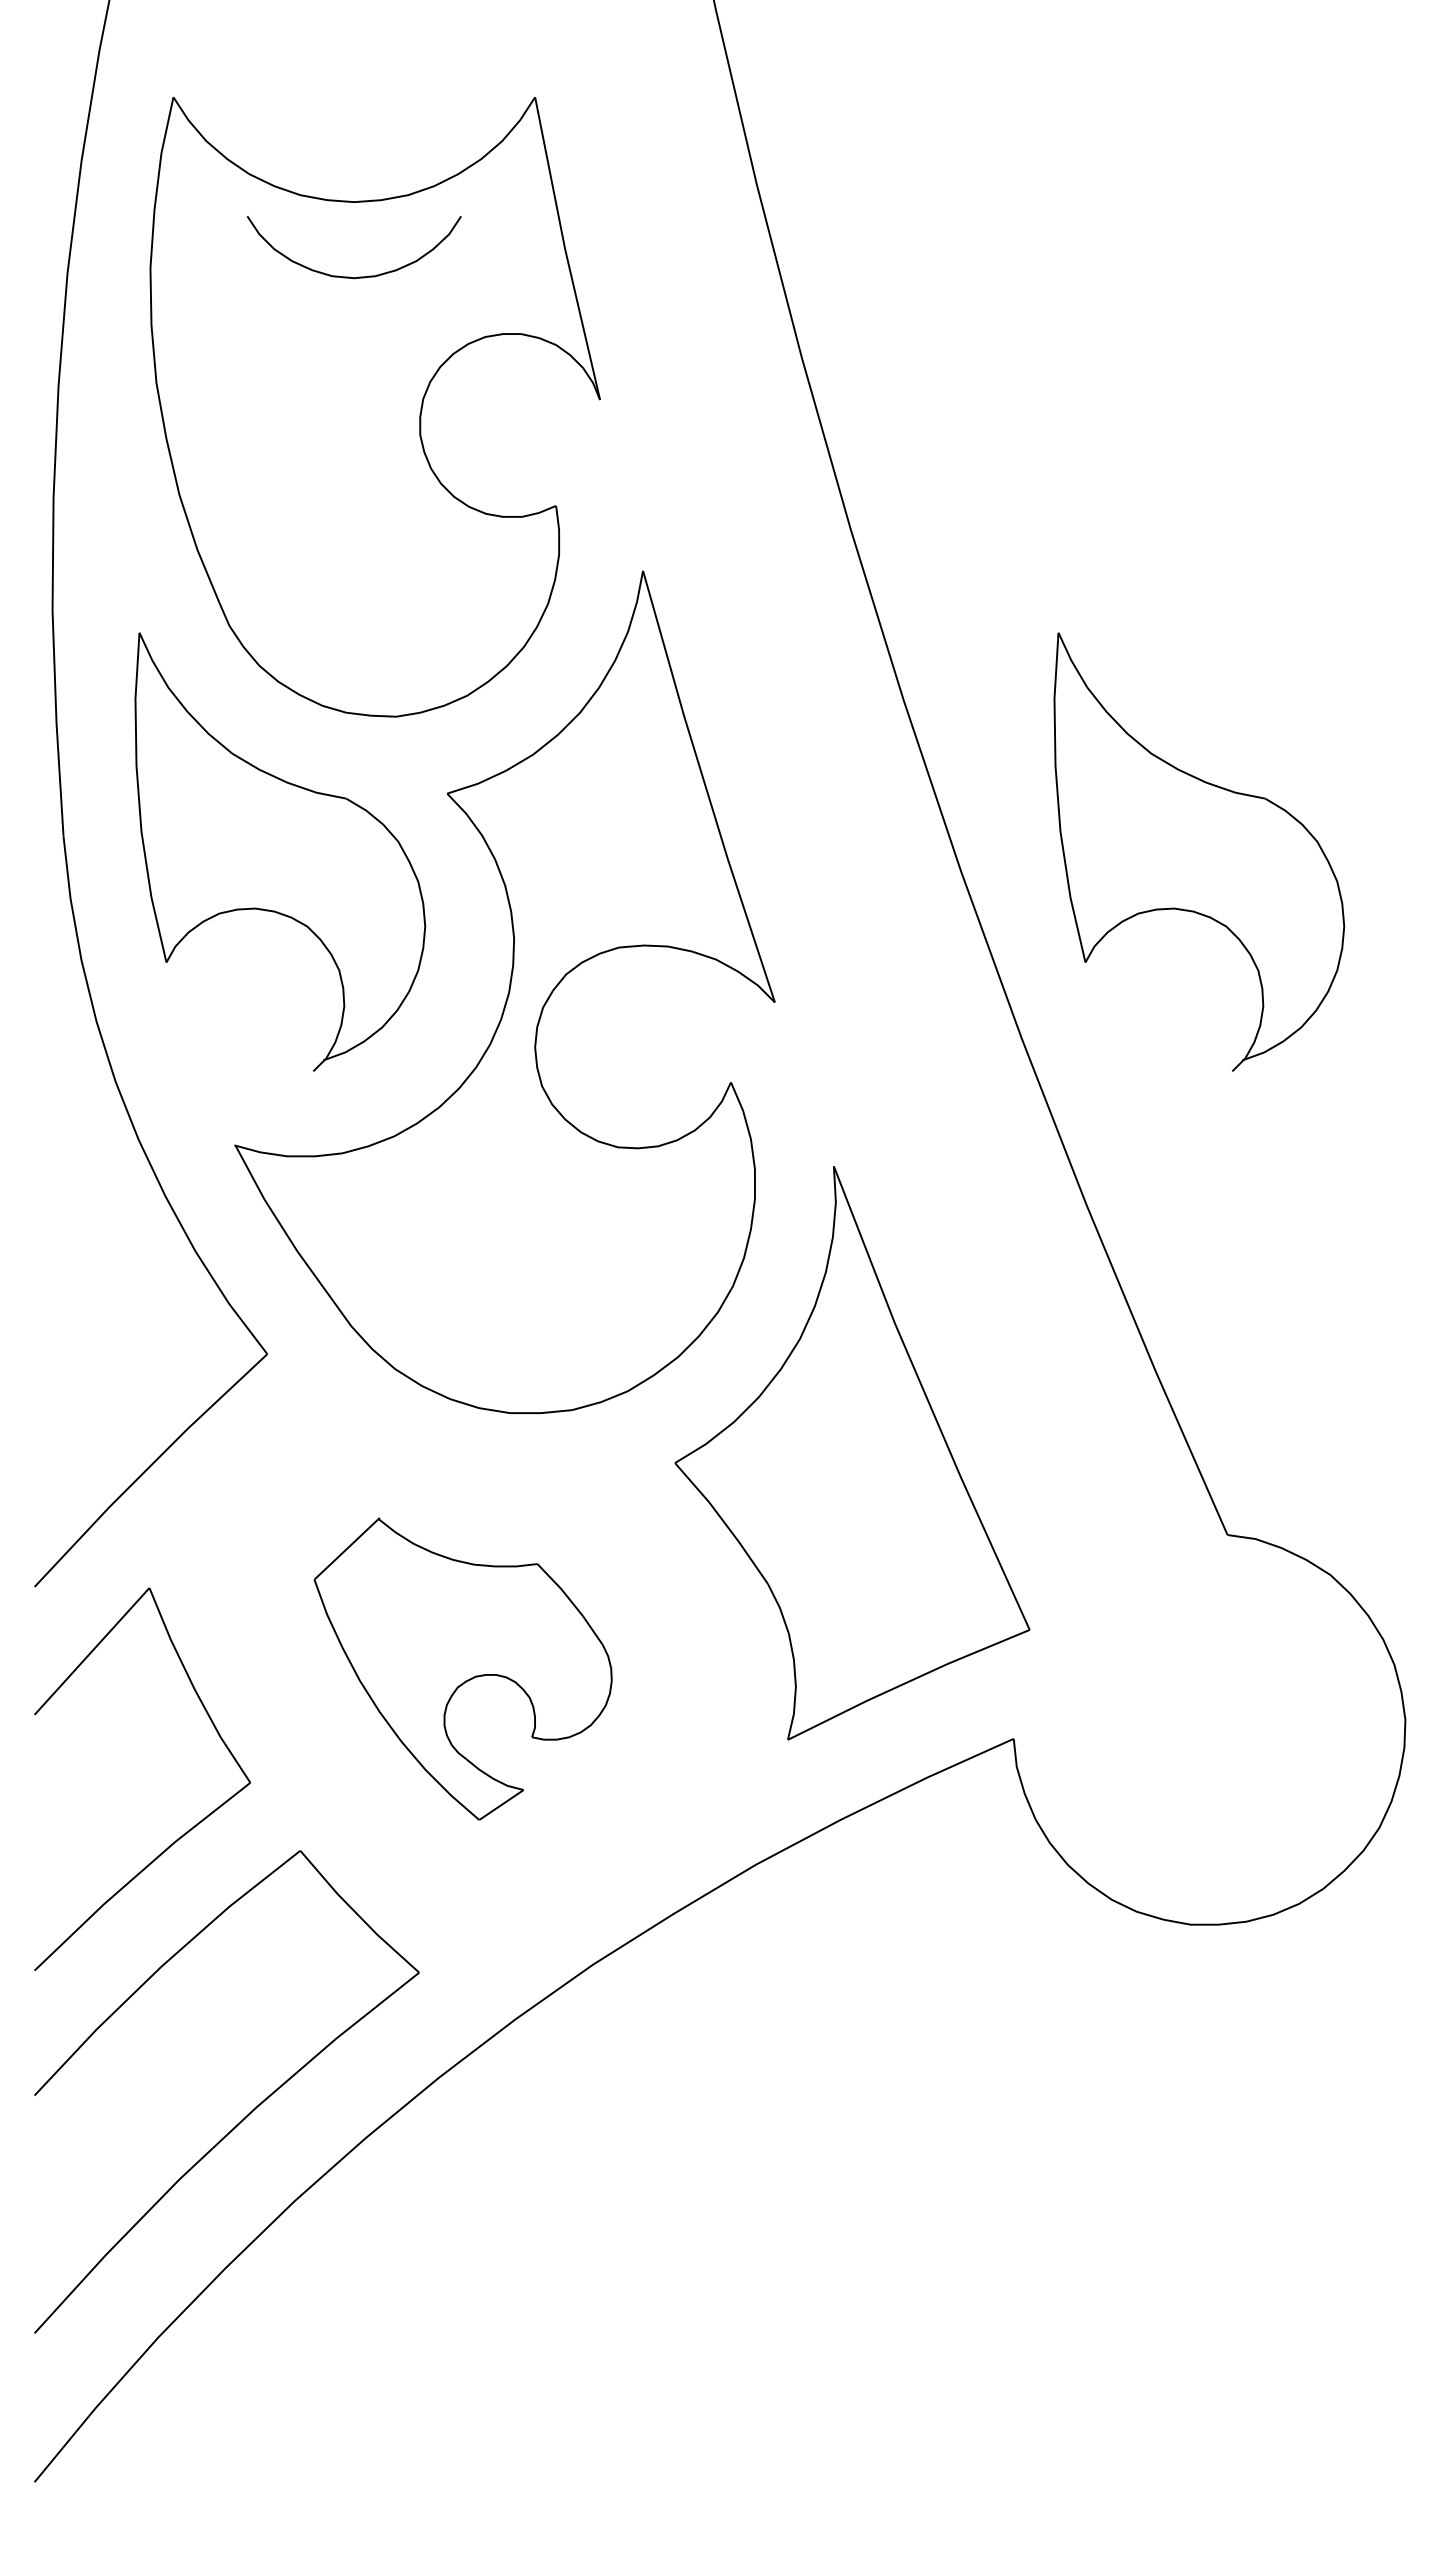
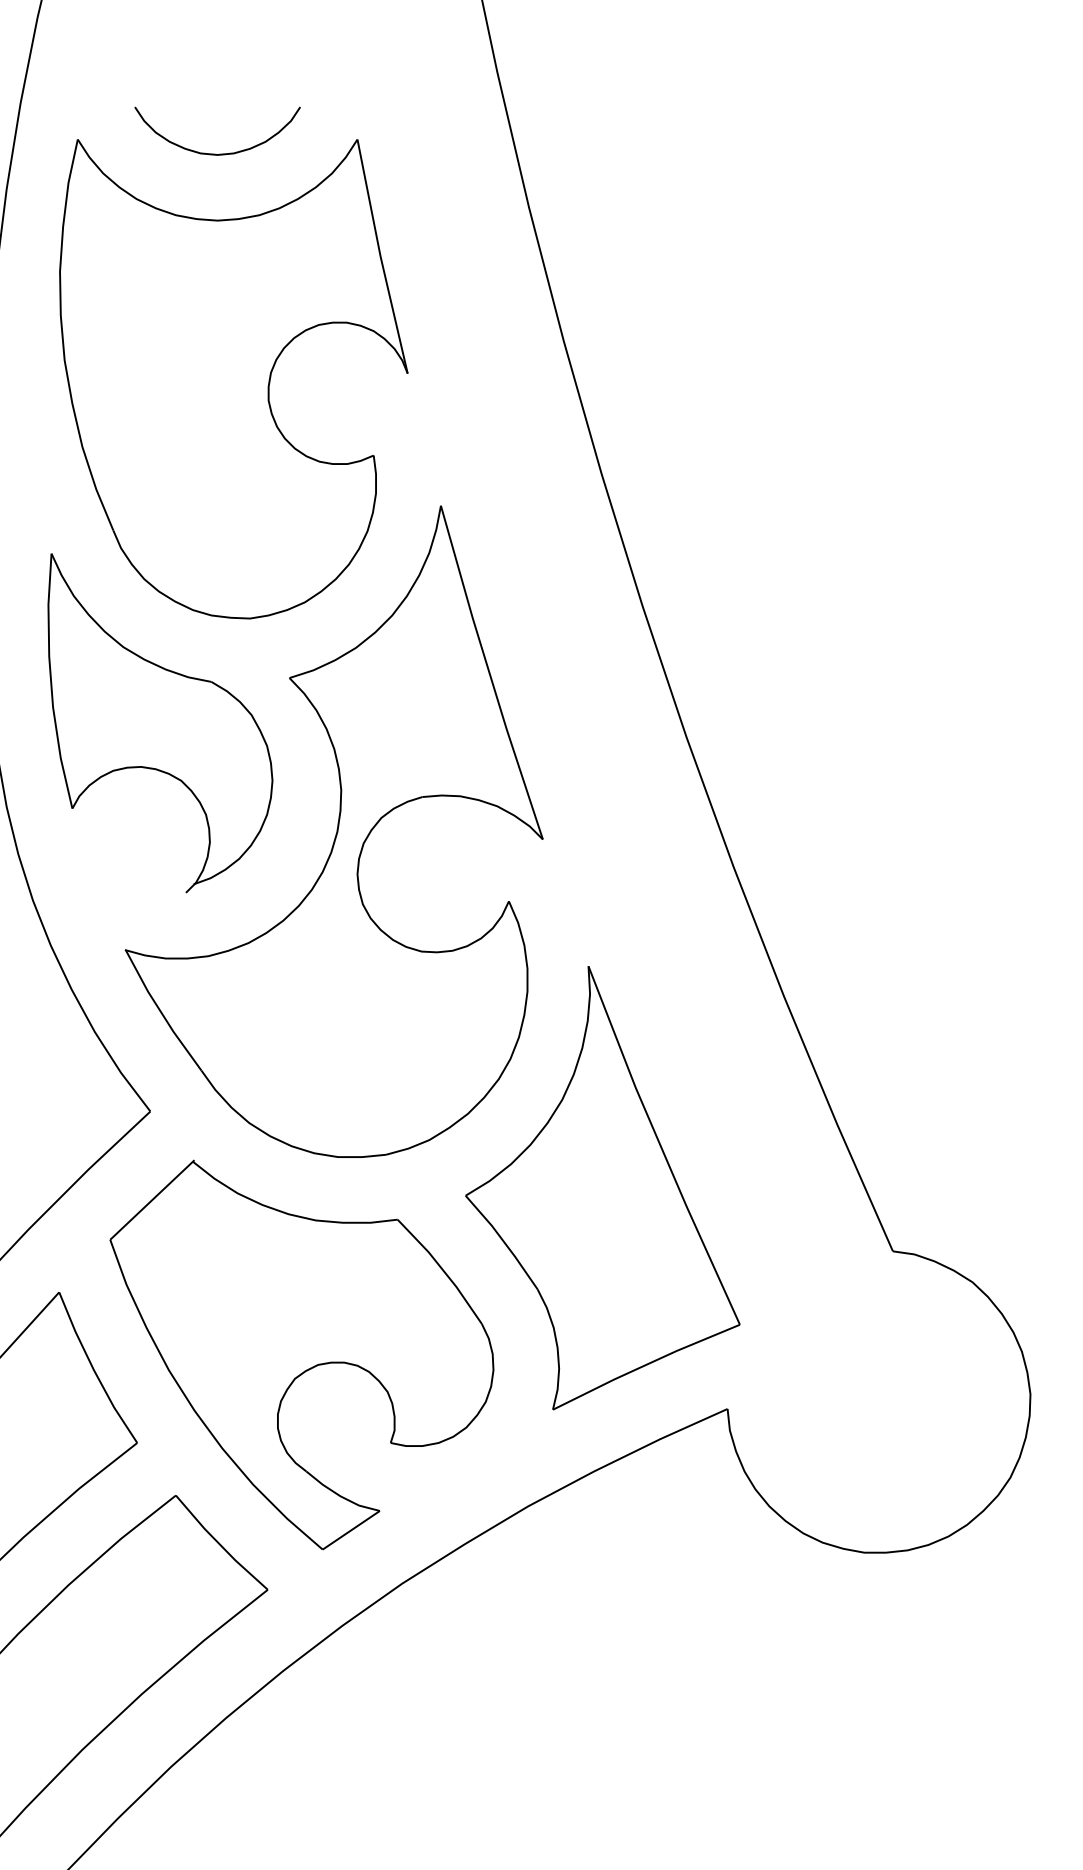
curve: (358, 276) -> (220, 153), moved
part: (1199, 851) -> (871, 722), removed
part: (462, 1668) -> (301, 1354), size x1.67

